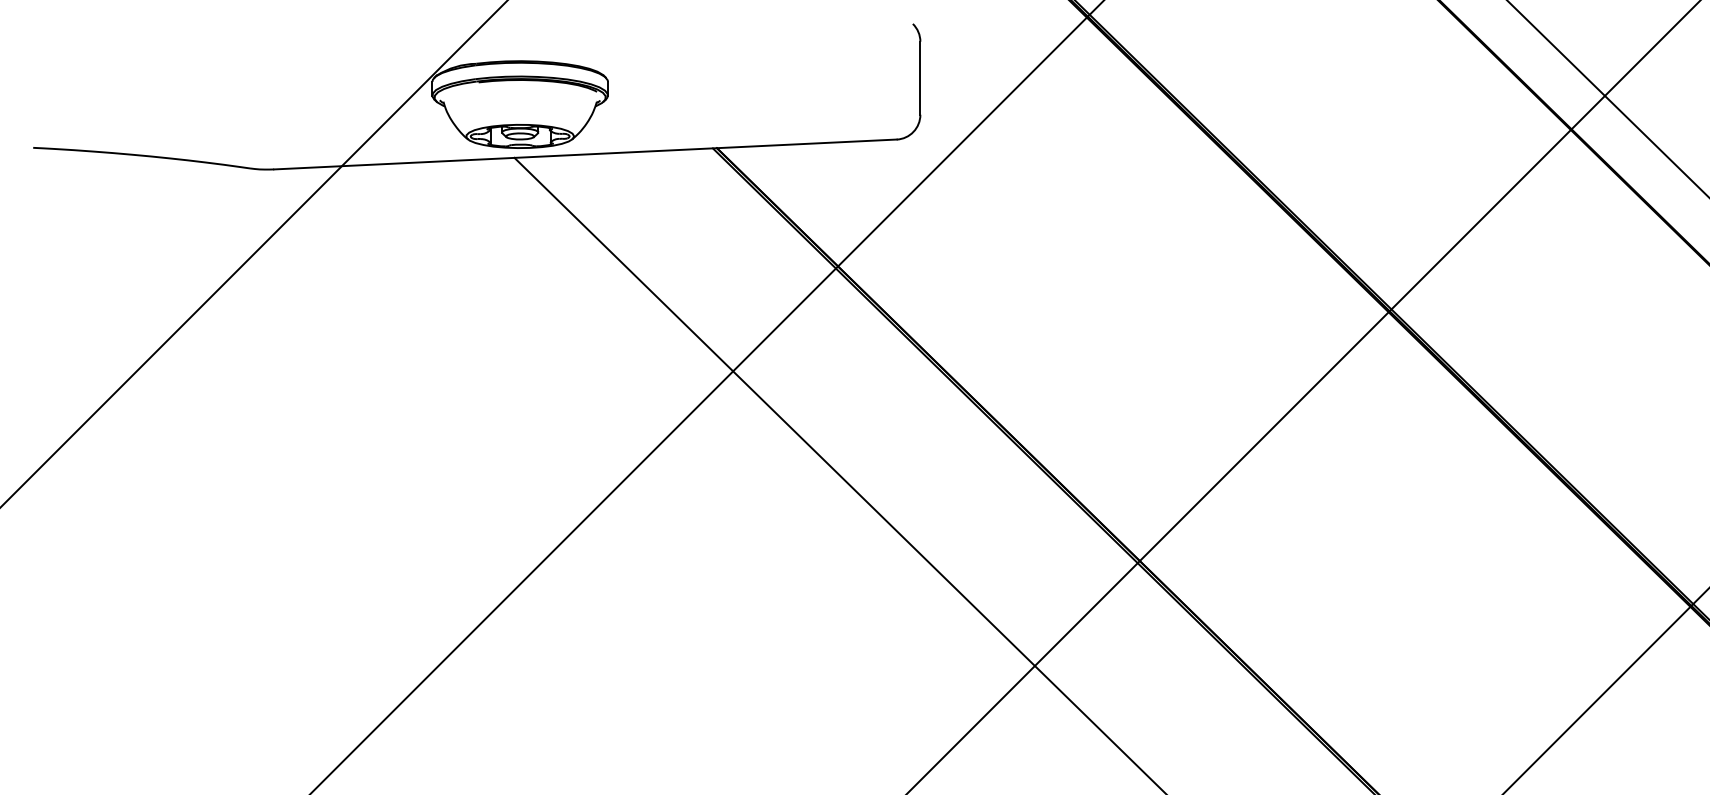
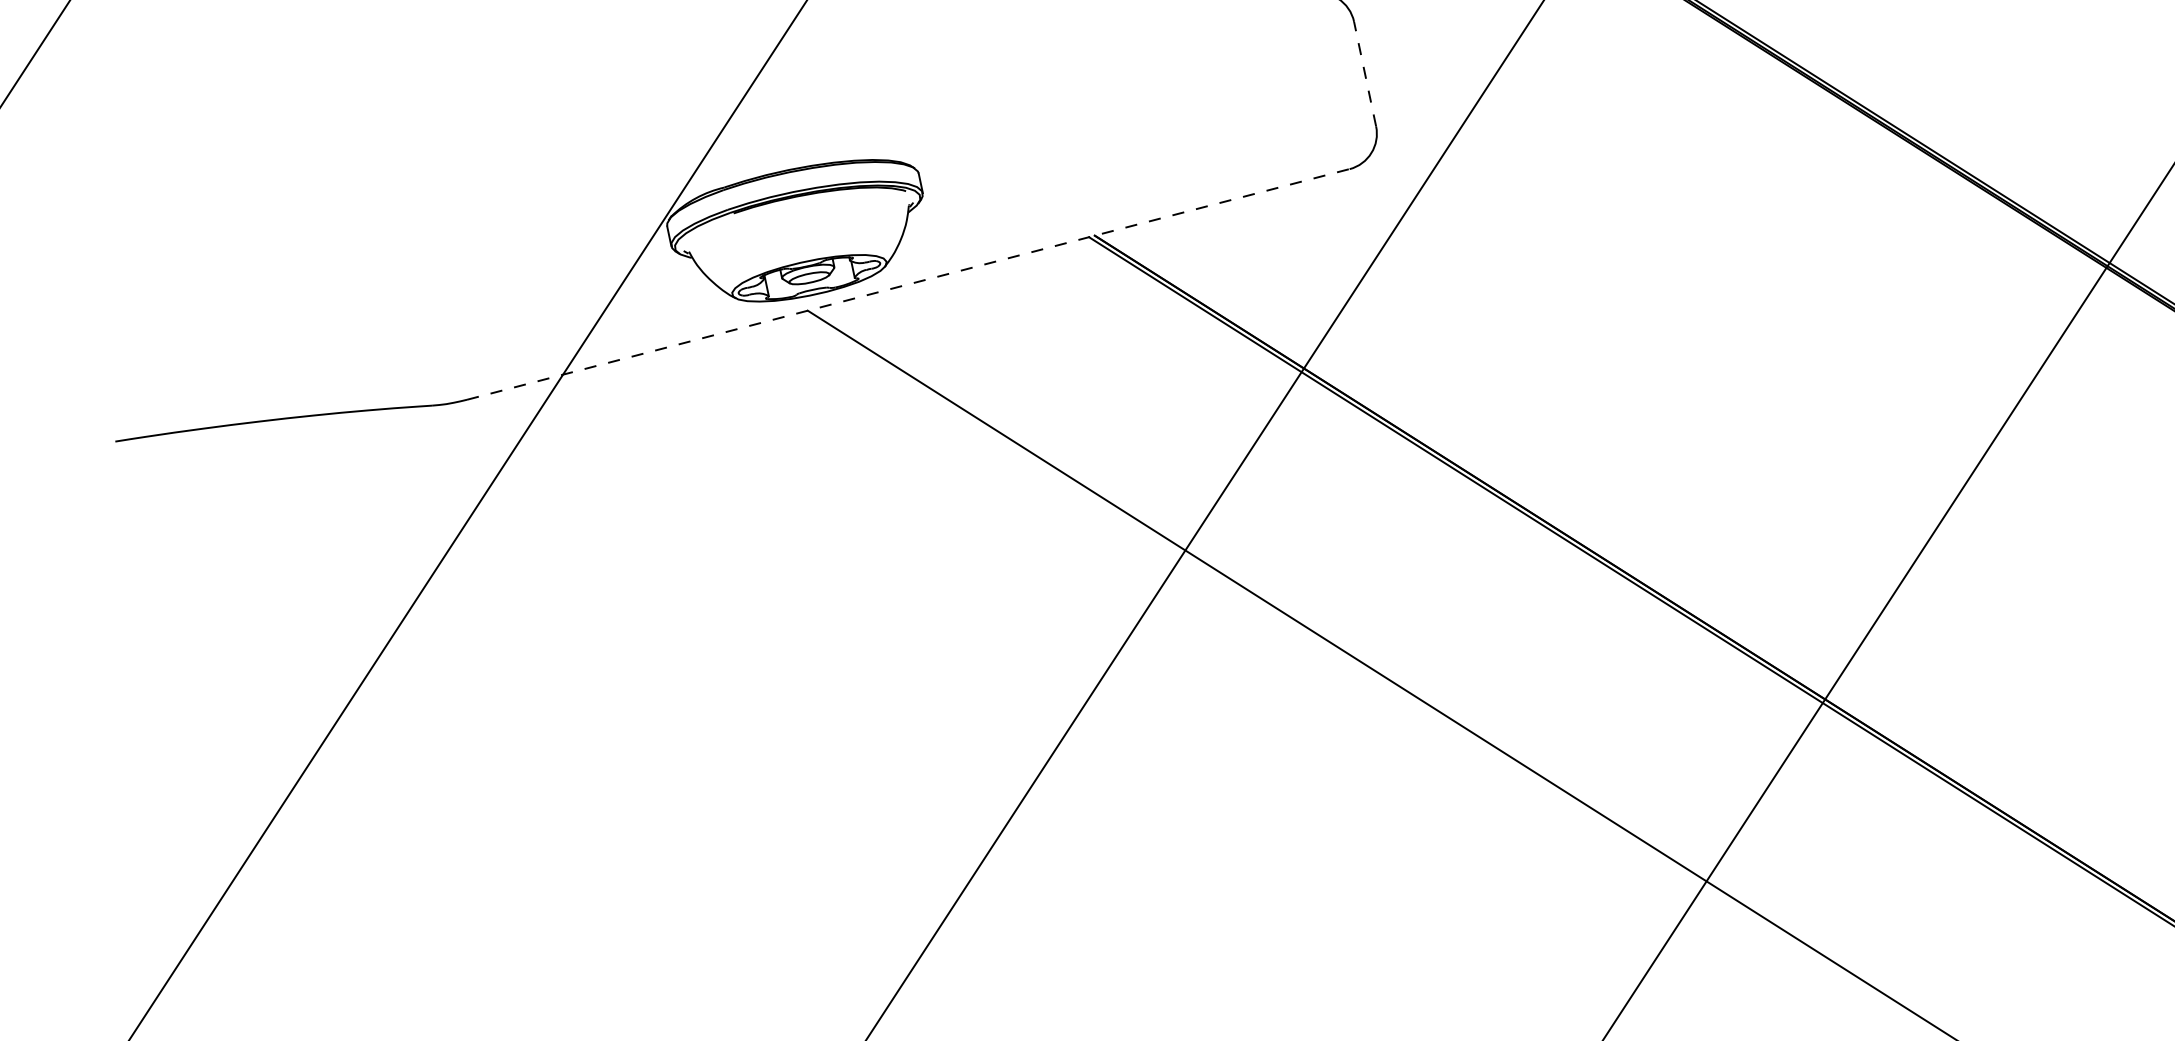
line: (920, 77) -> (1365, 73), solid -> dashed
line: (585, 154) -> (908, 284), solid -> dashed

